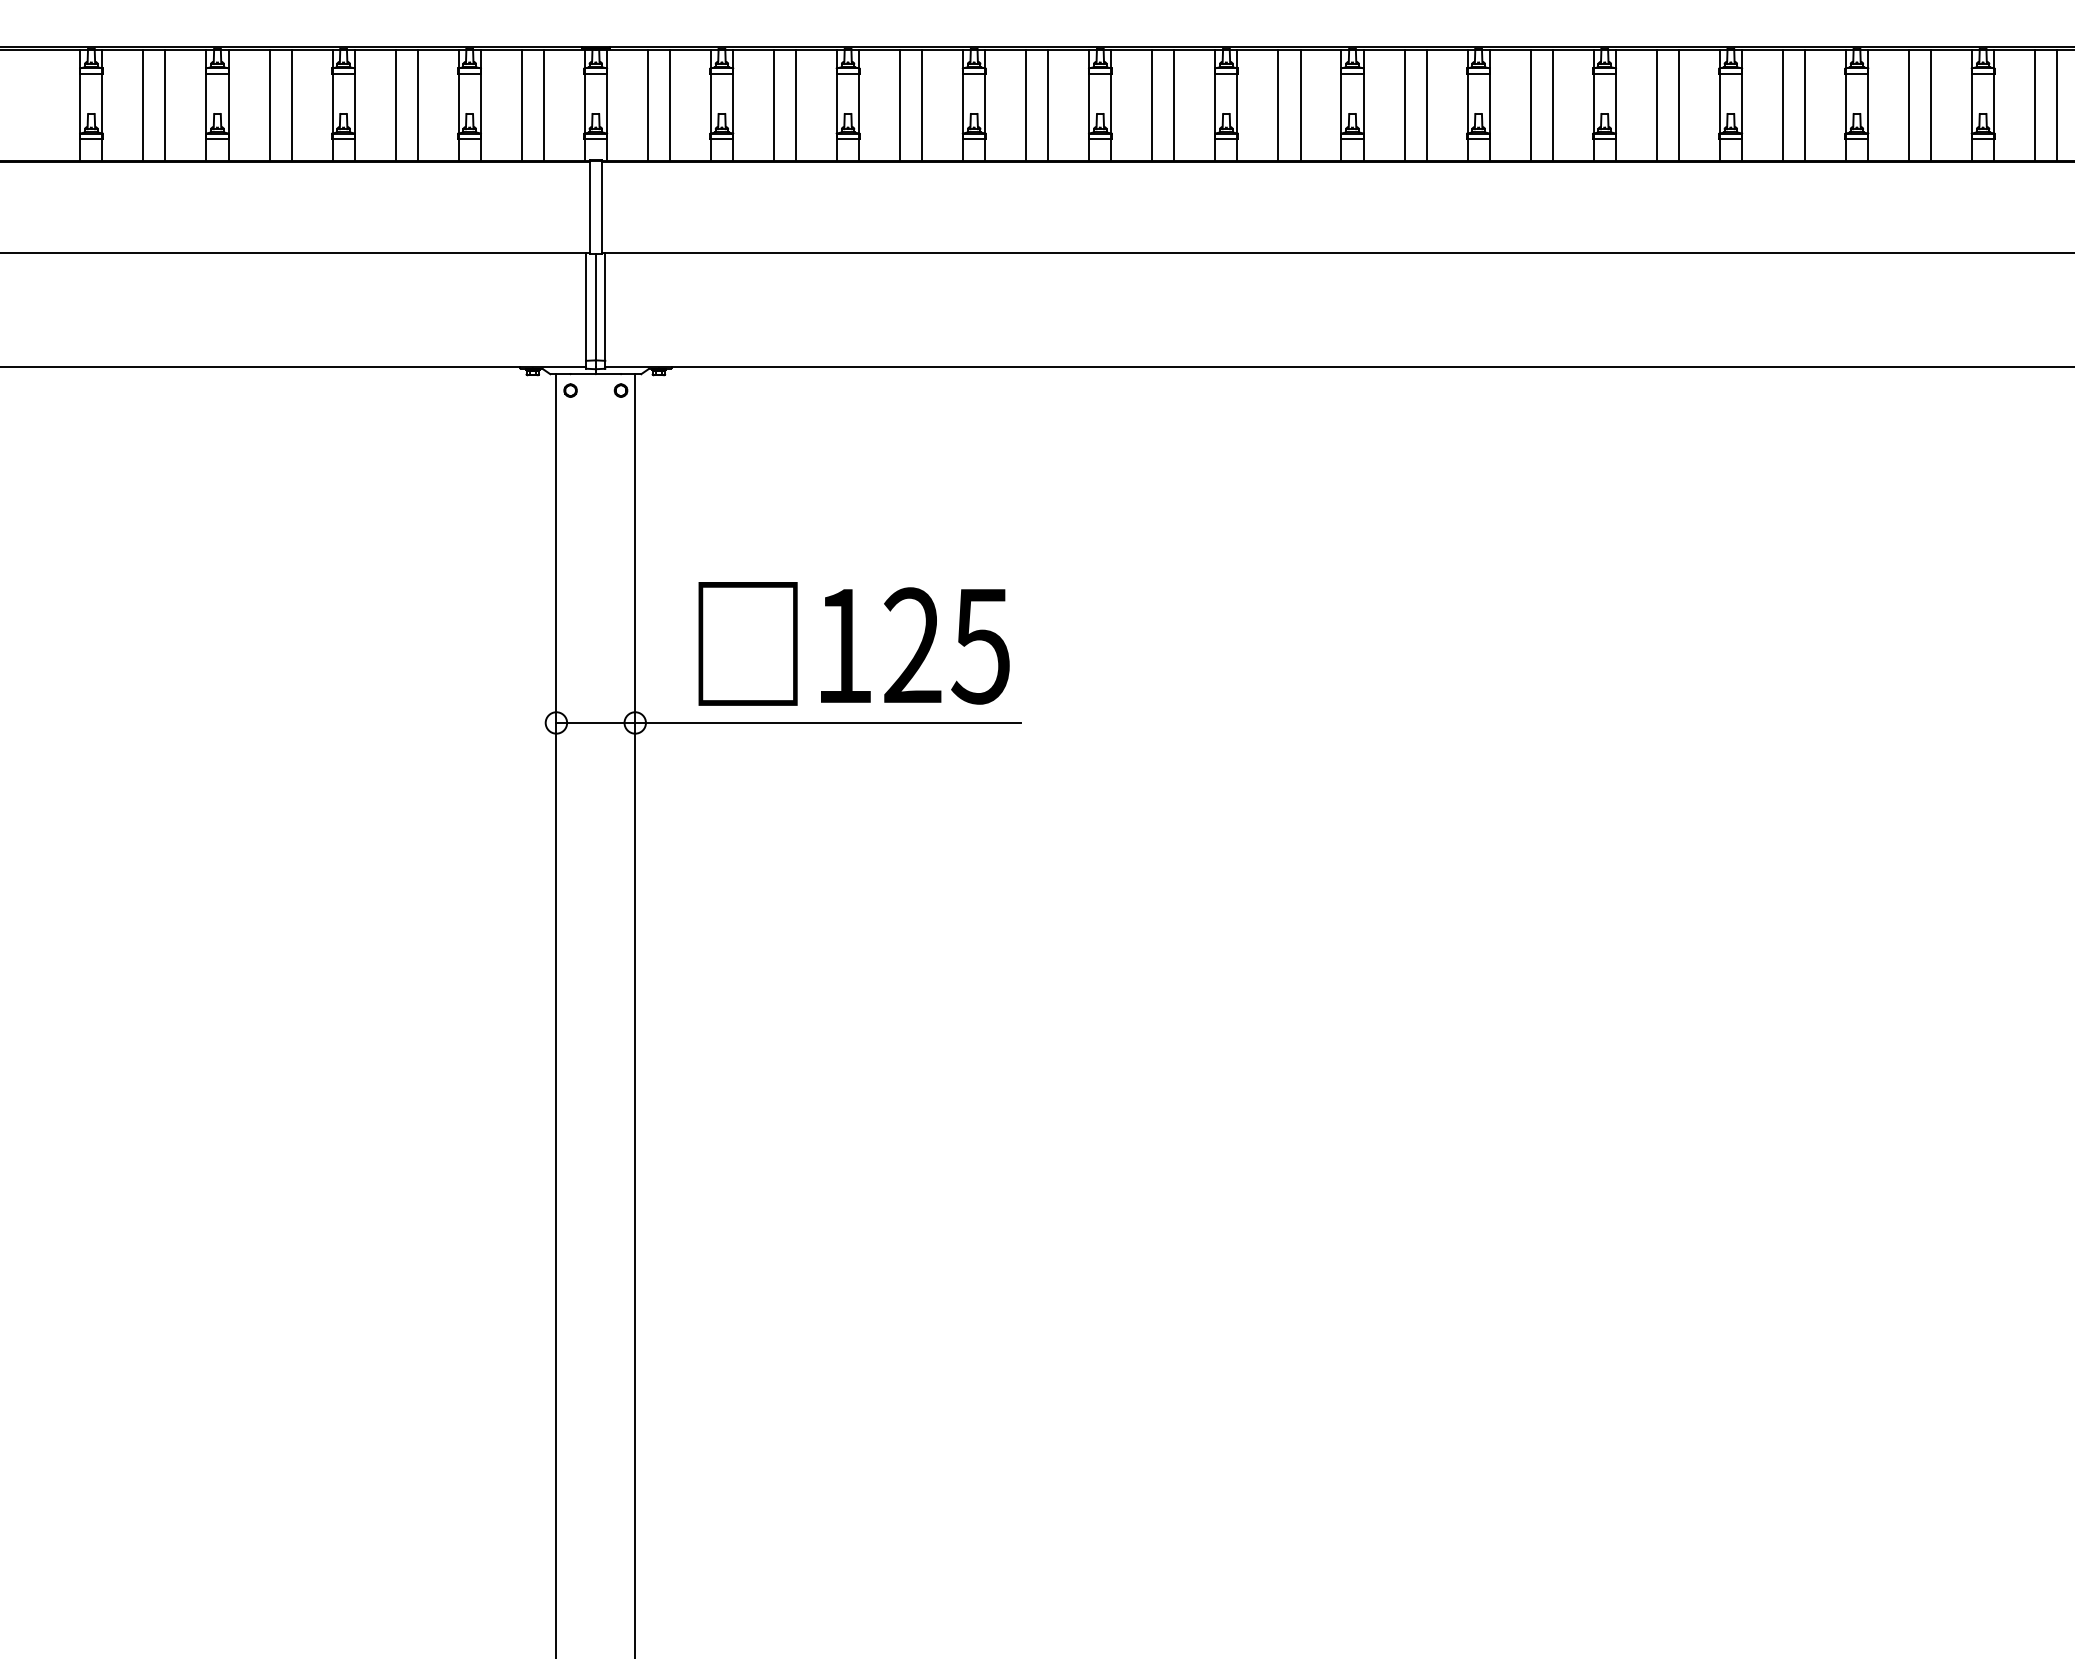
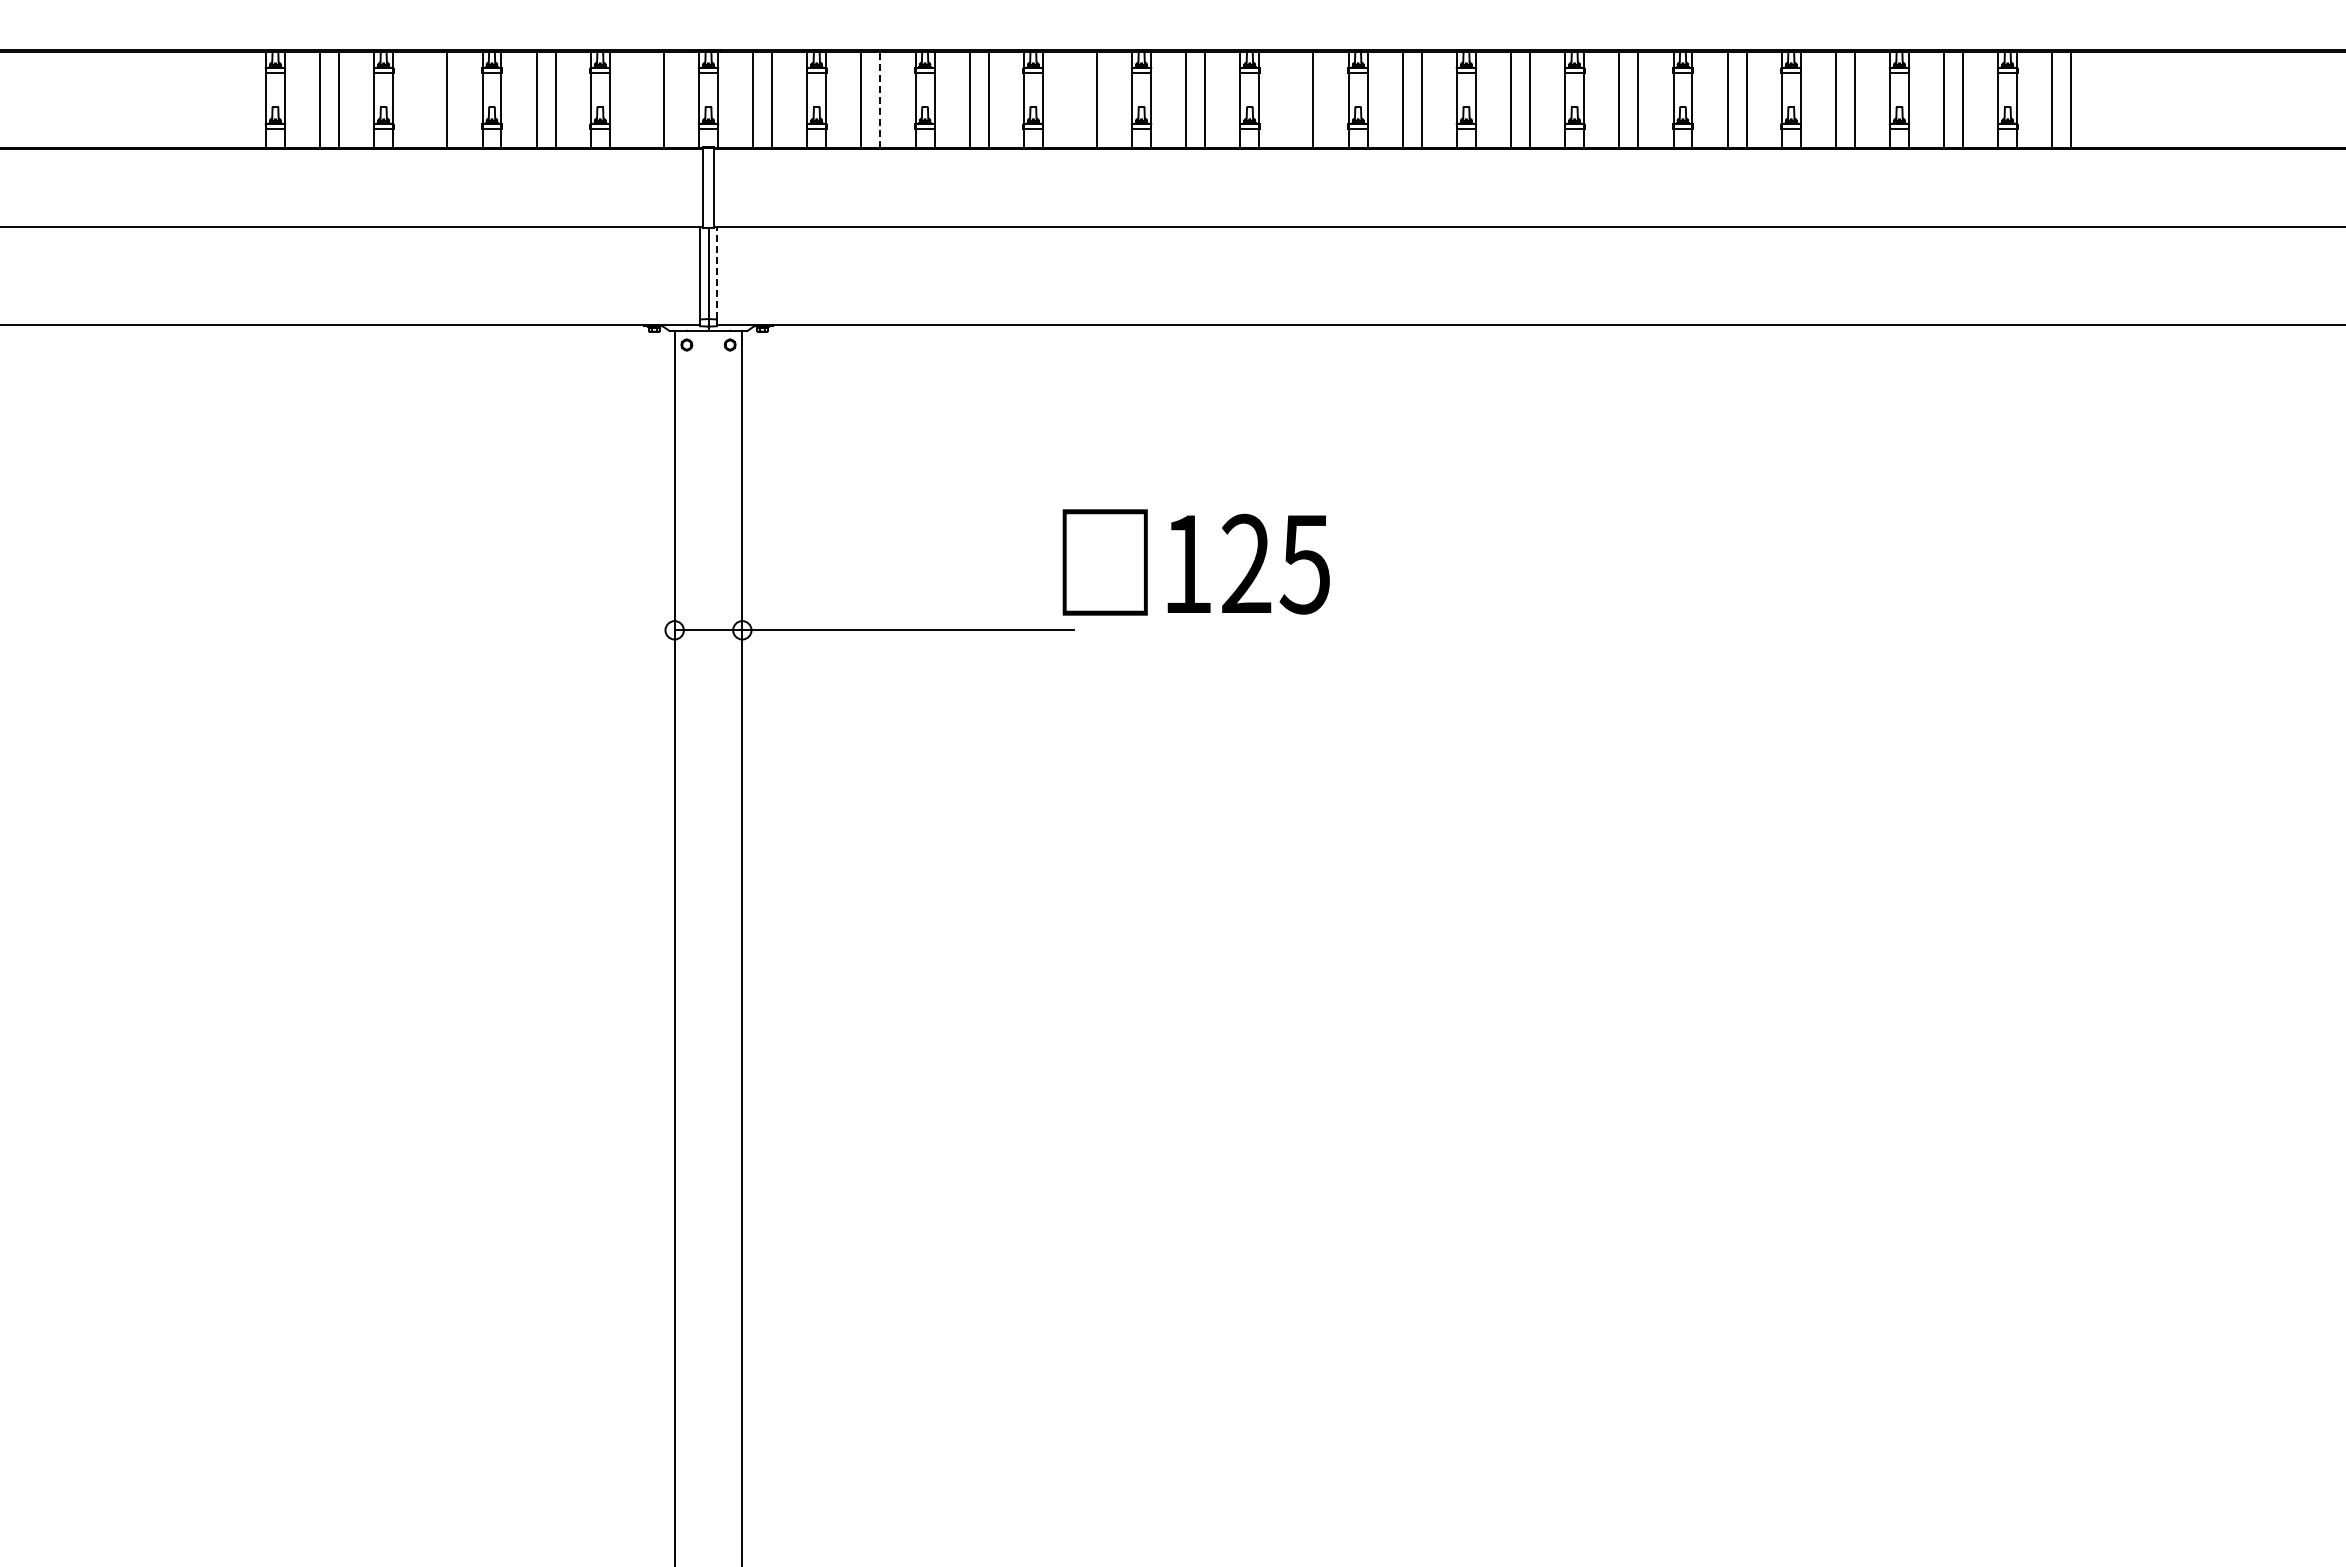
line: (269, 104) -> (428, 99), removed
line: (521, 104) -> (644, 99), removed
line: (796, 104) -> (880, 99), solid -> dashed
line: (1026, 104) -> (1078, 99), removed
line: (1278, 104) -> (1294, 99), removed
line: (605, 306) -> (716, 272), solid -> dashed
text: (853, 643) -> (1195, 562), moved

